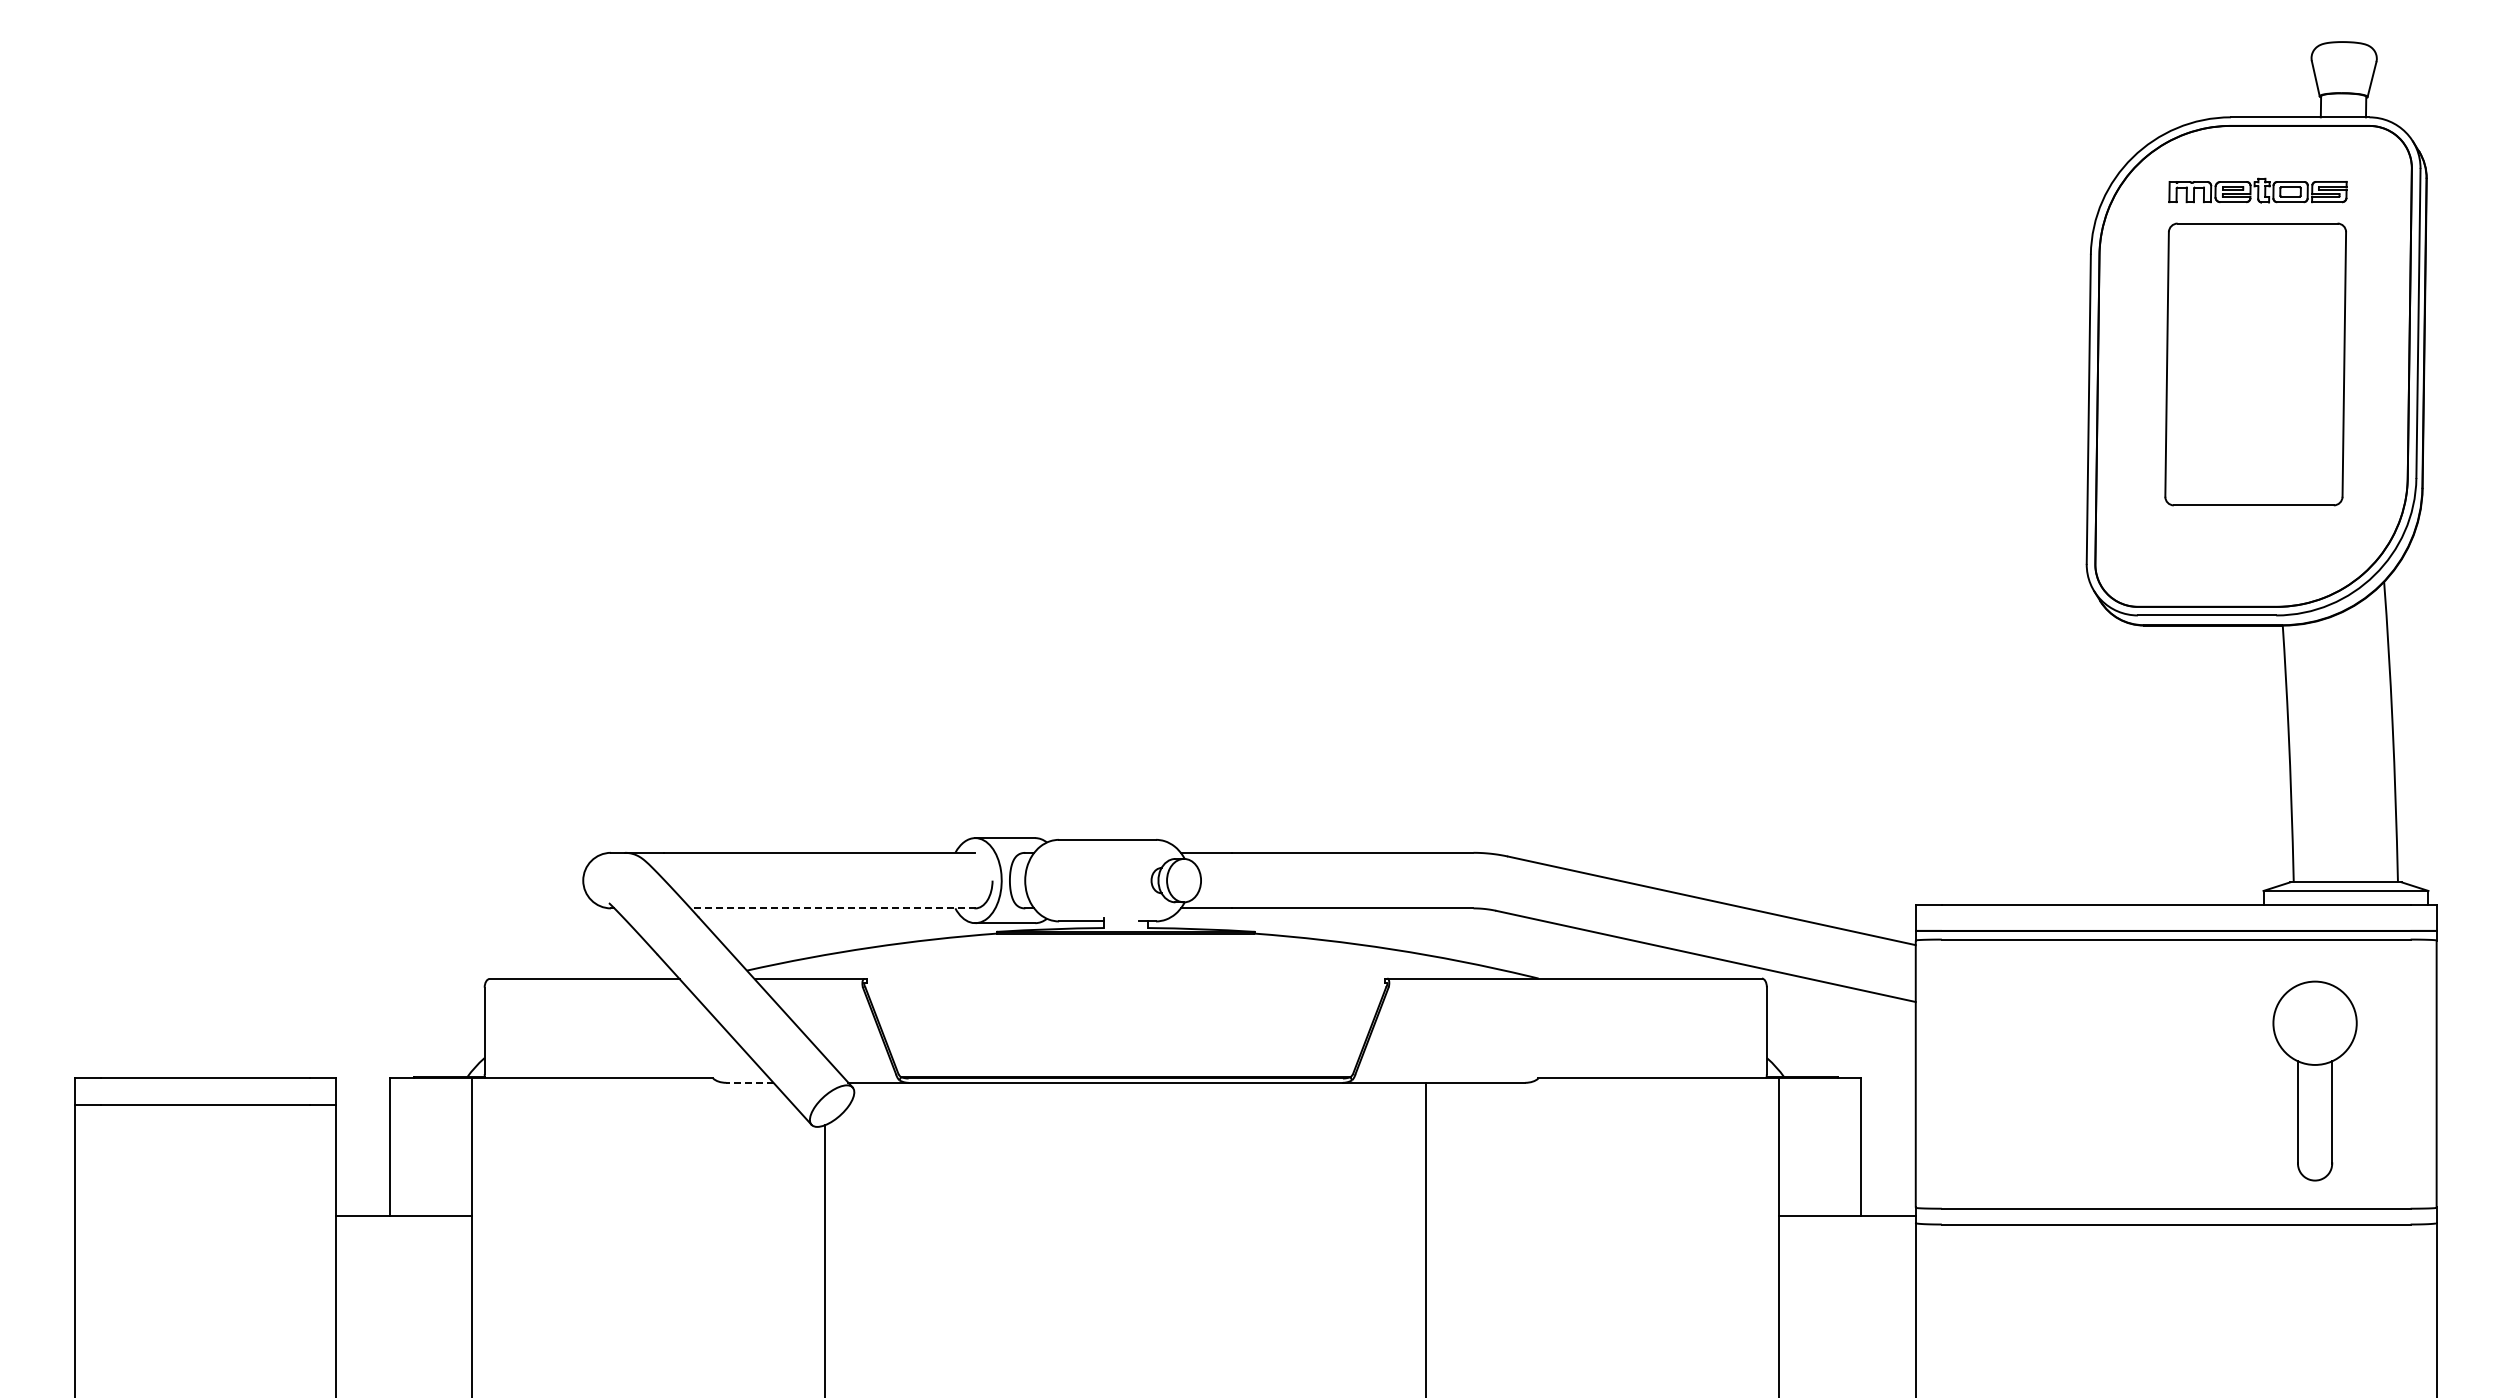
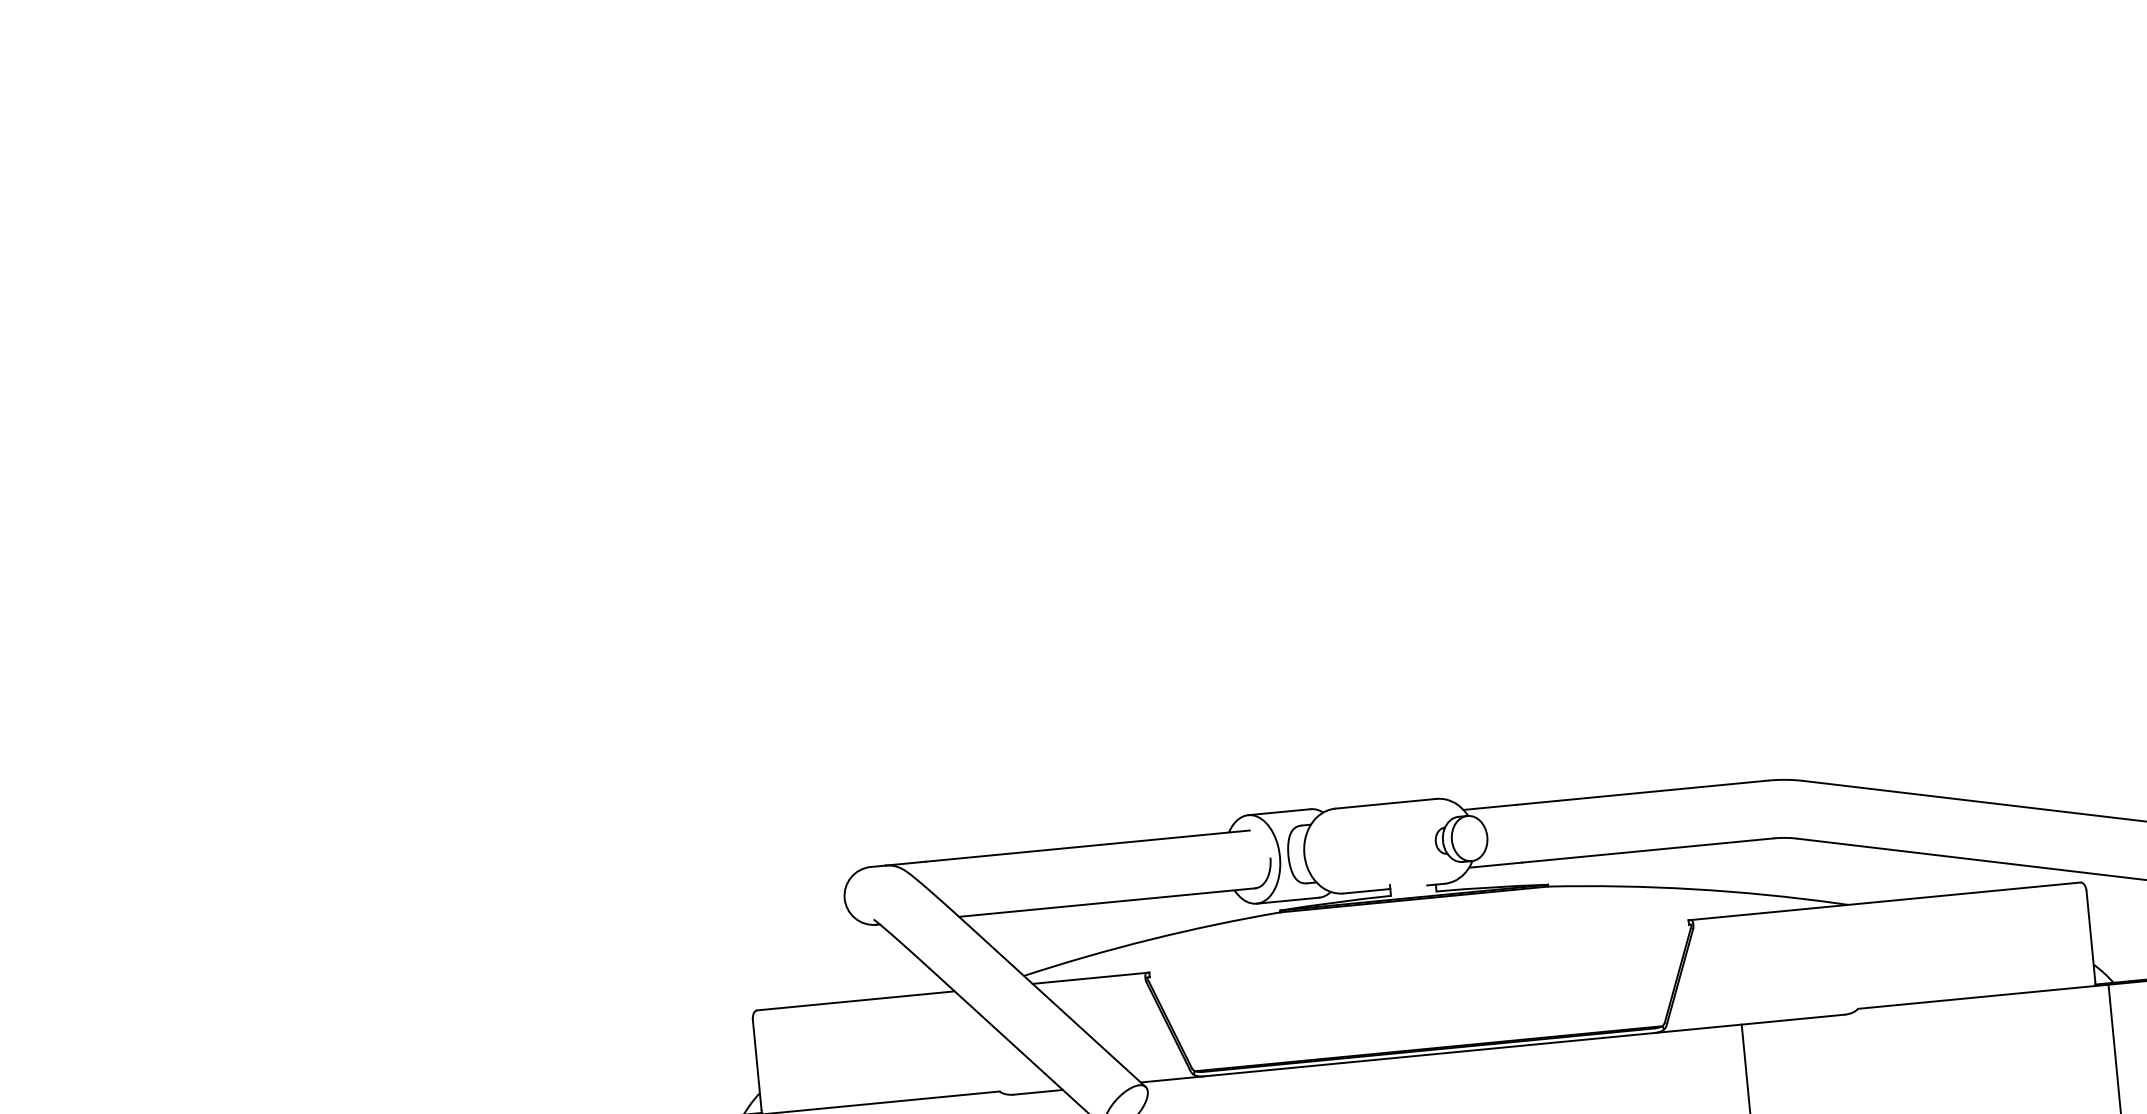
line: (833, 908) -> (1107, 902), dashed -> solid
line: (749, 1082) -> (1037, 1092), dashed -> solid

